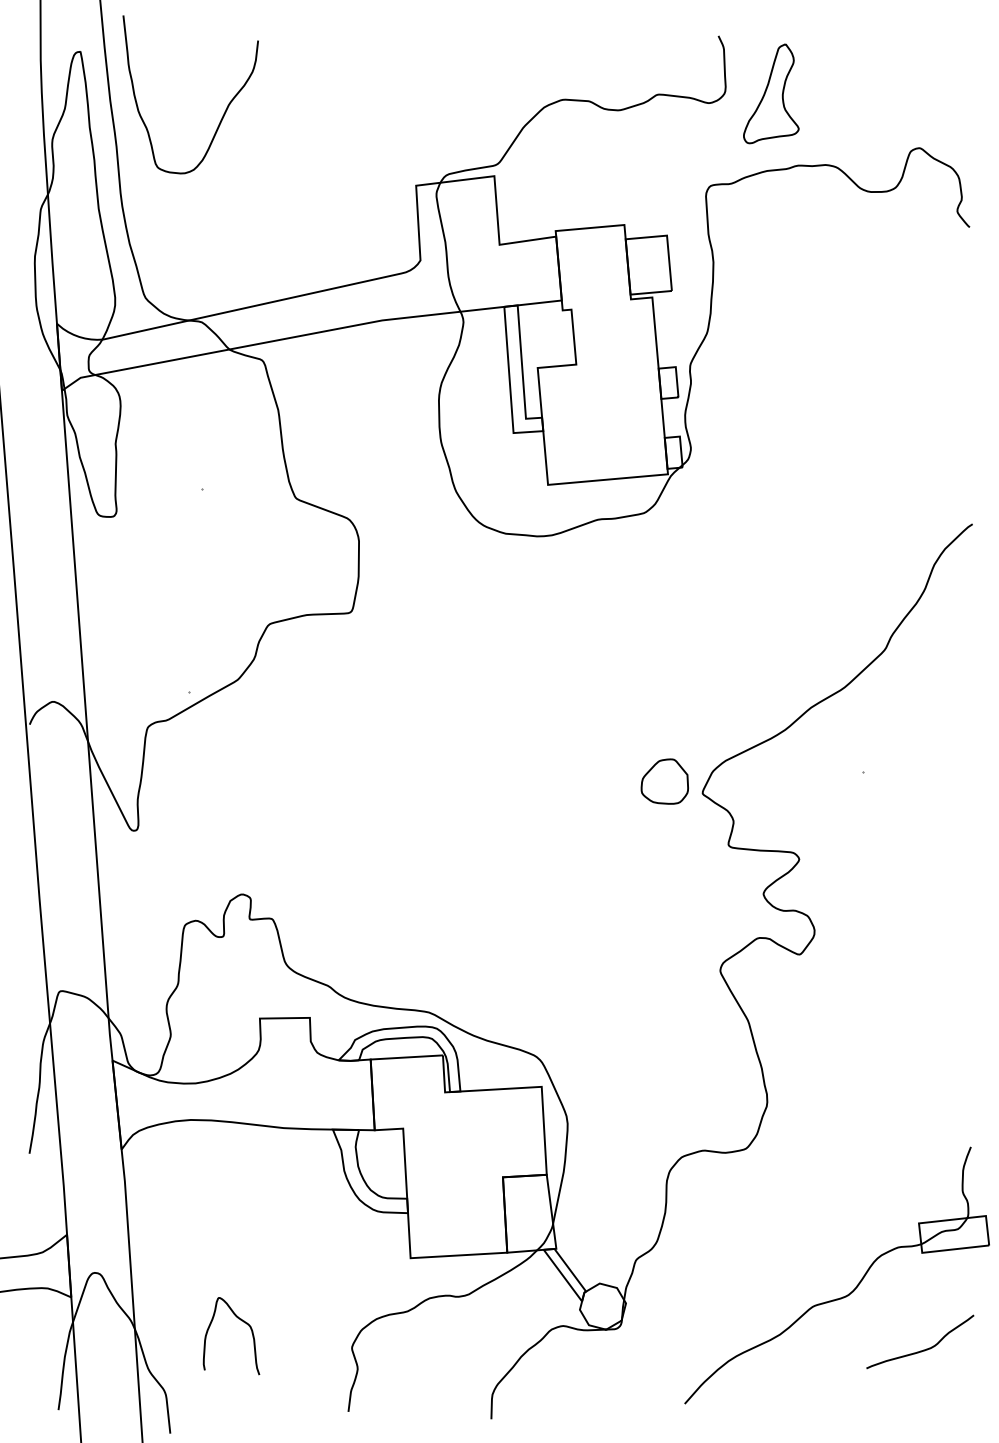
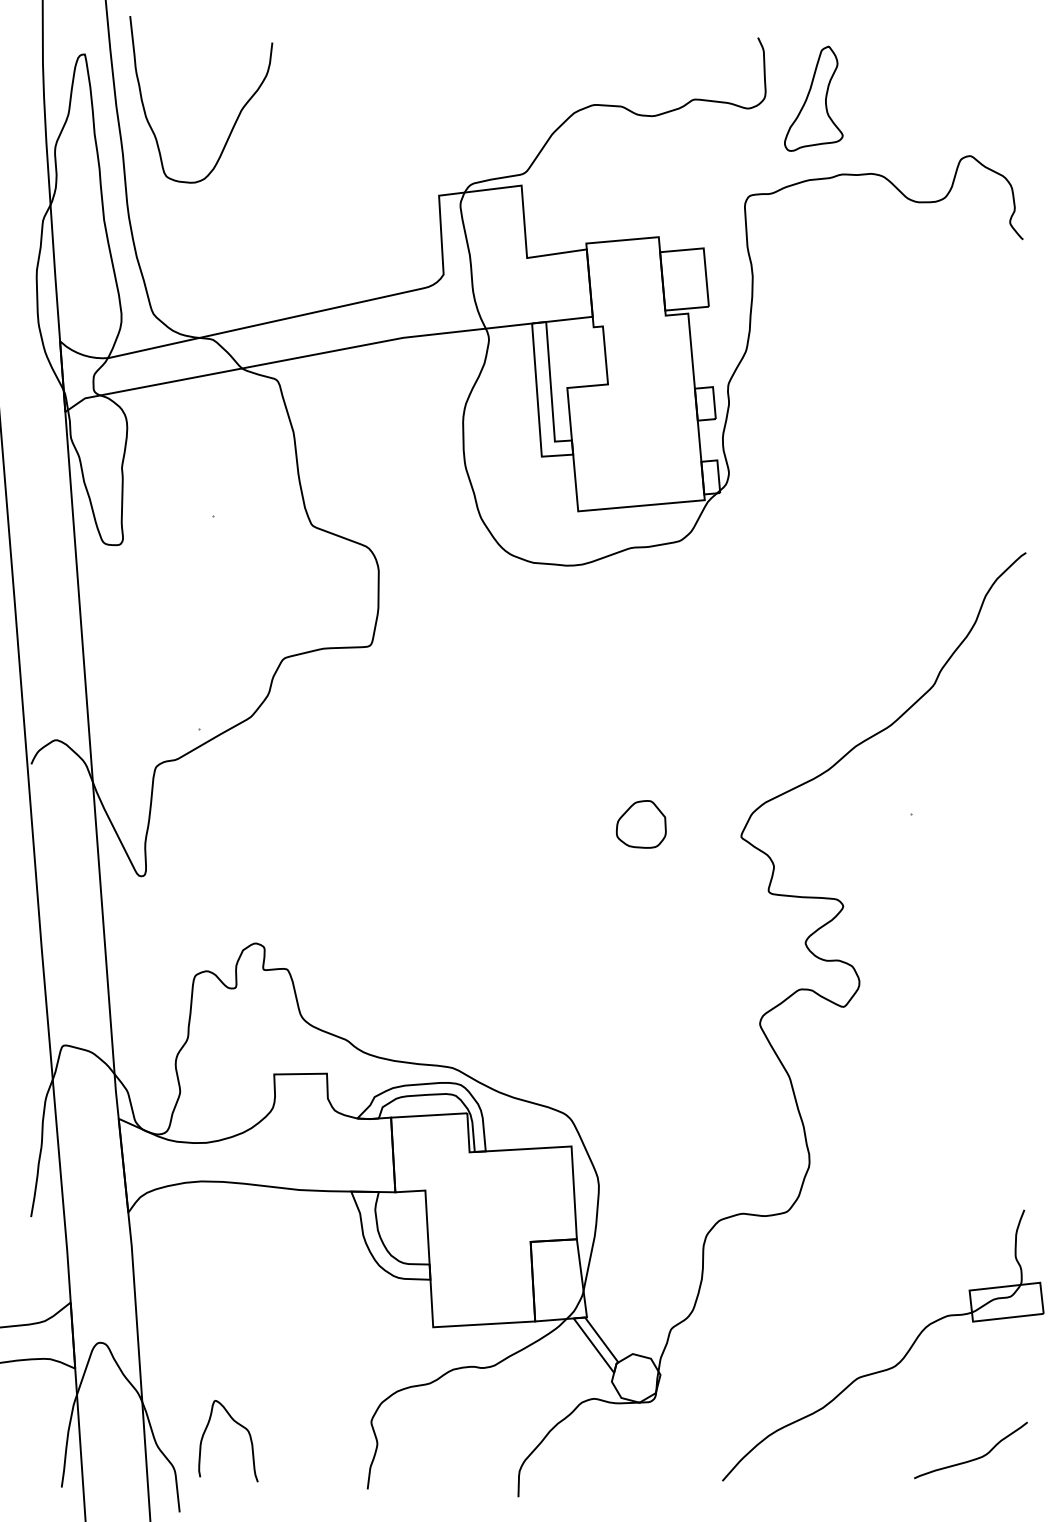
part: (664, 781) -> (640, 824), moved
curve: (240, 1320) -> (237, 1424), moved
curve: (923, 1349) -> (974, 1458), moved

